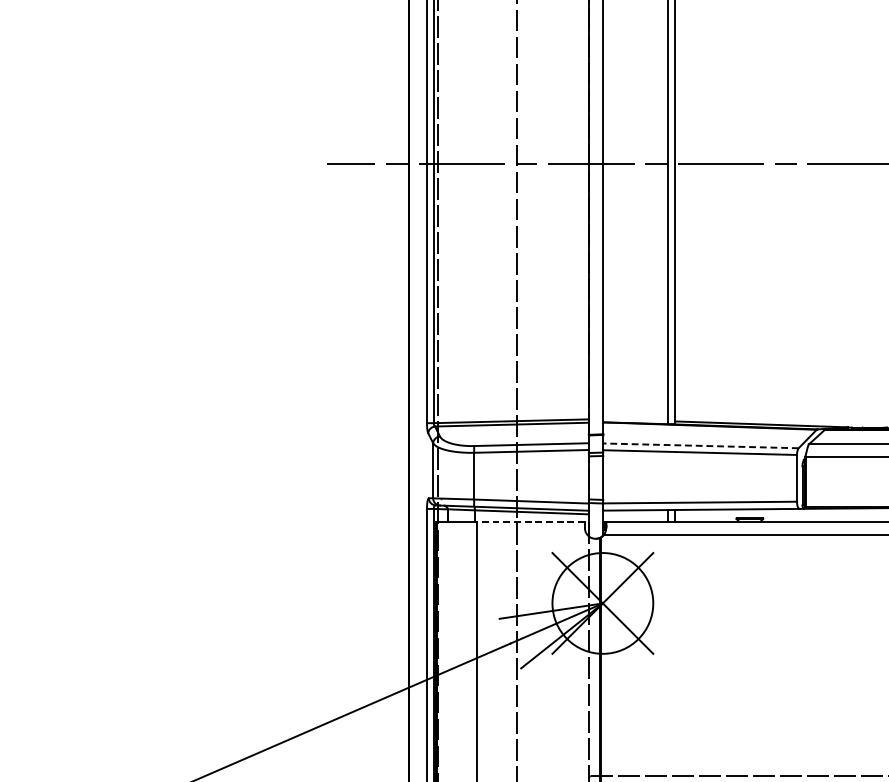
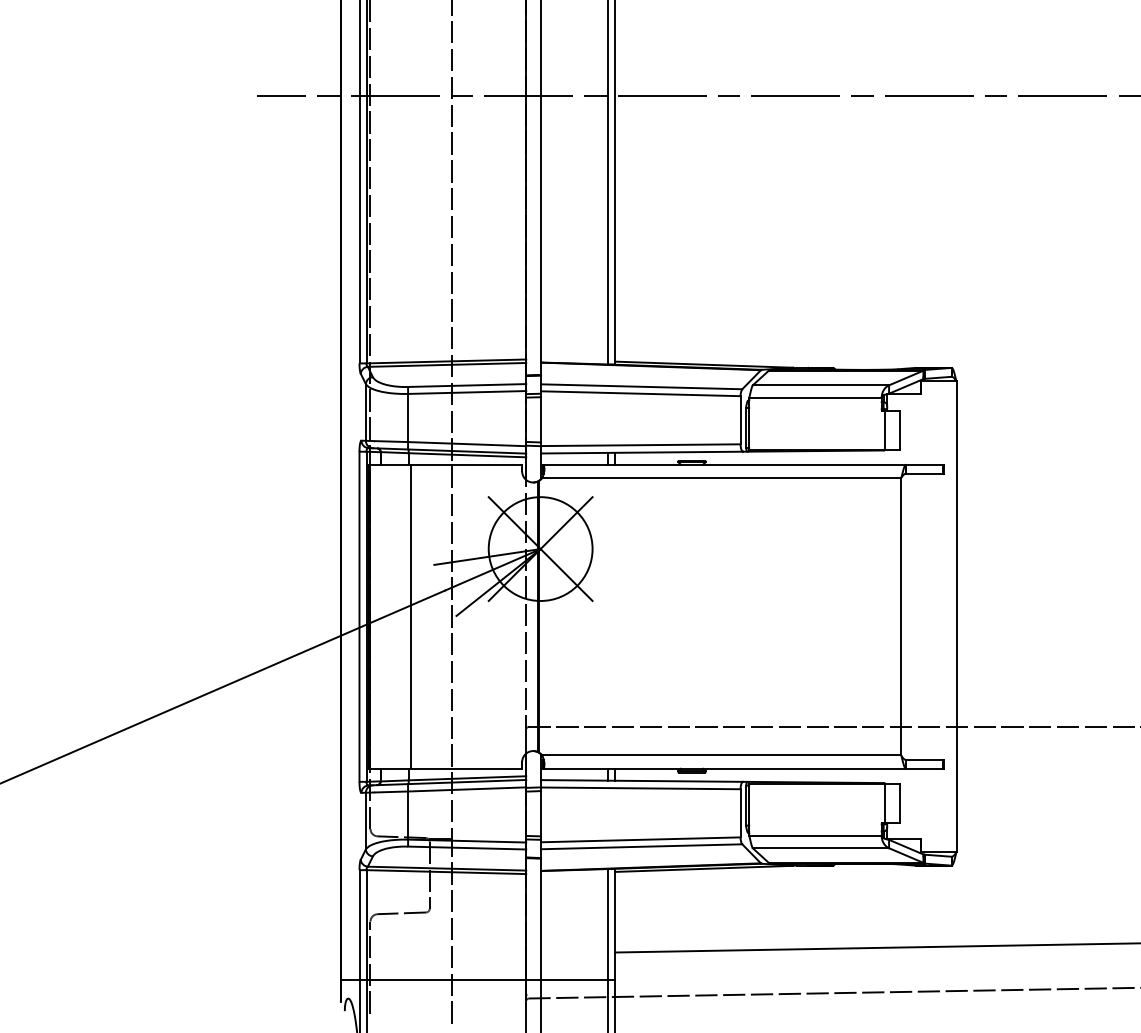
line: (700, 445) -> (641, 386), dashed -> solid
line: (530, 521) -> (466, 464), dashed -> solid

